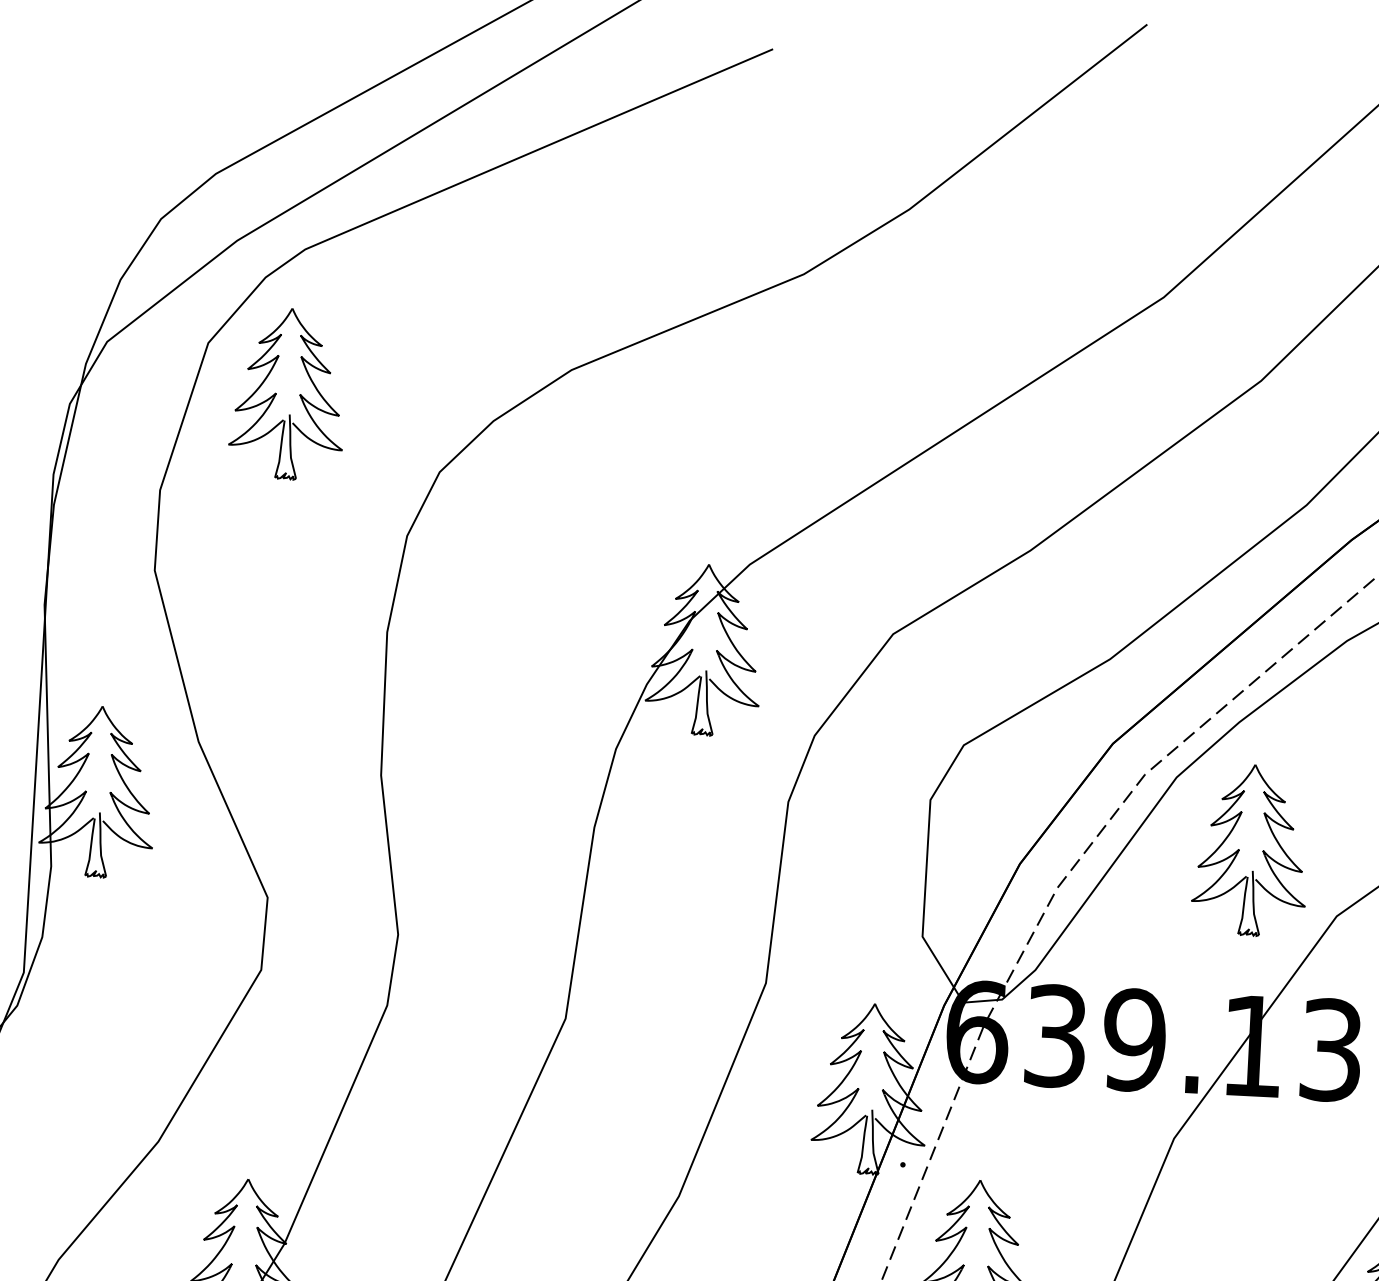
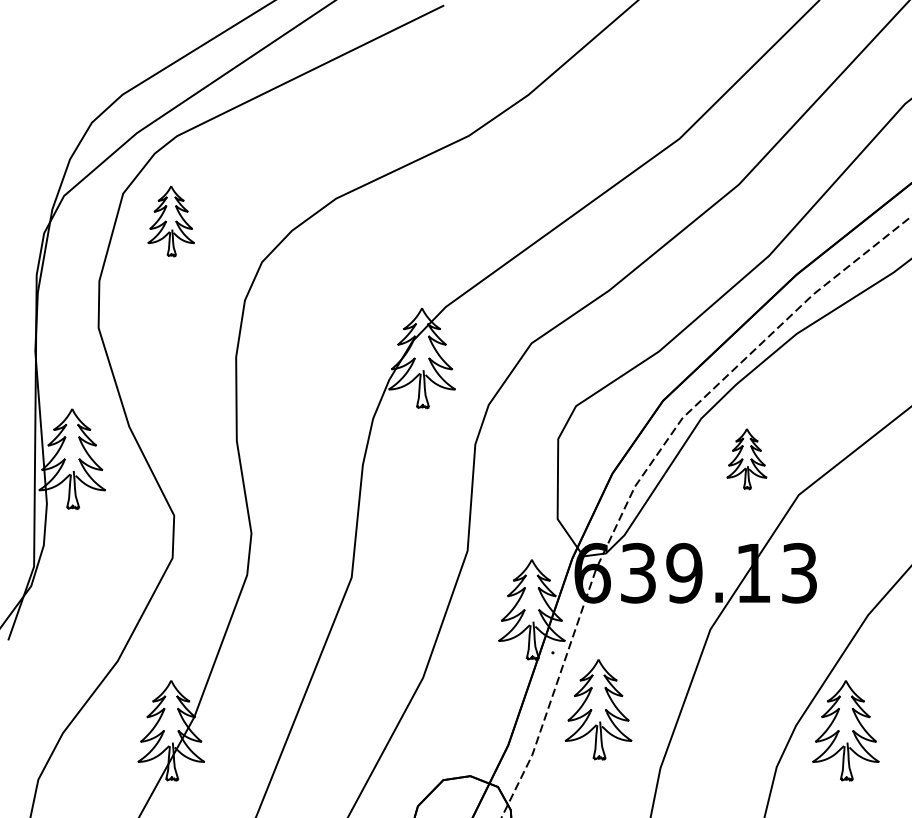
part: (286, 394) -> (170, 221), size x0.7
part: (1250, 849) -> (746, 458), size x0.6

